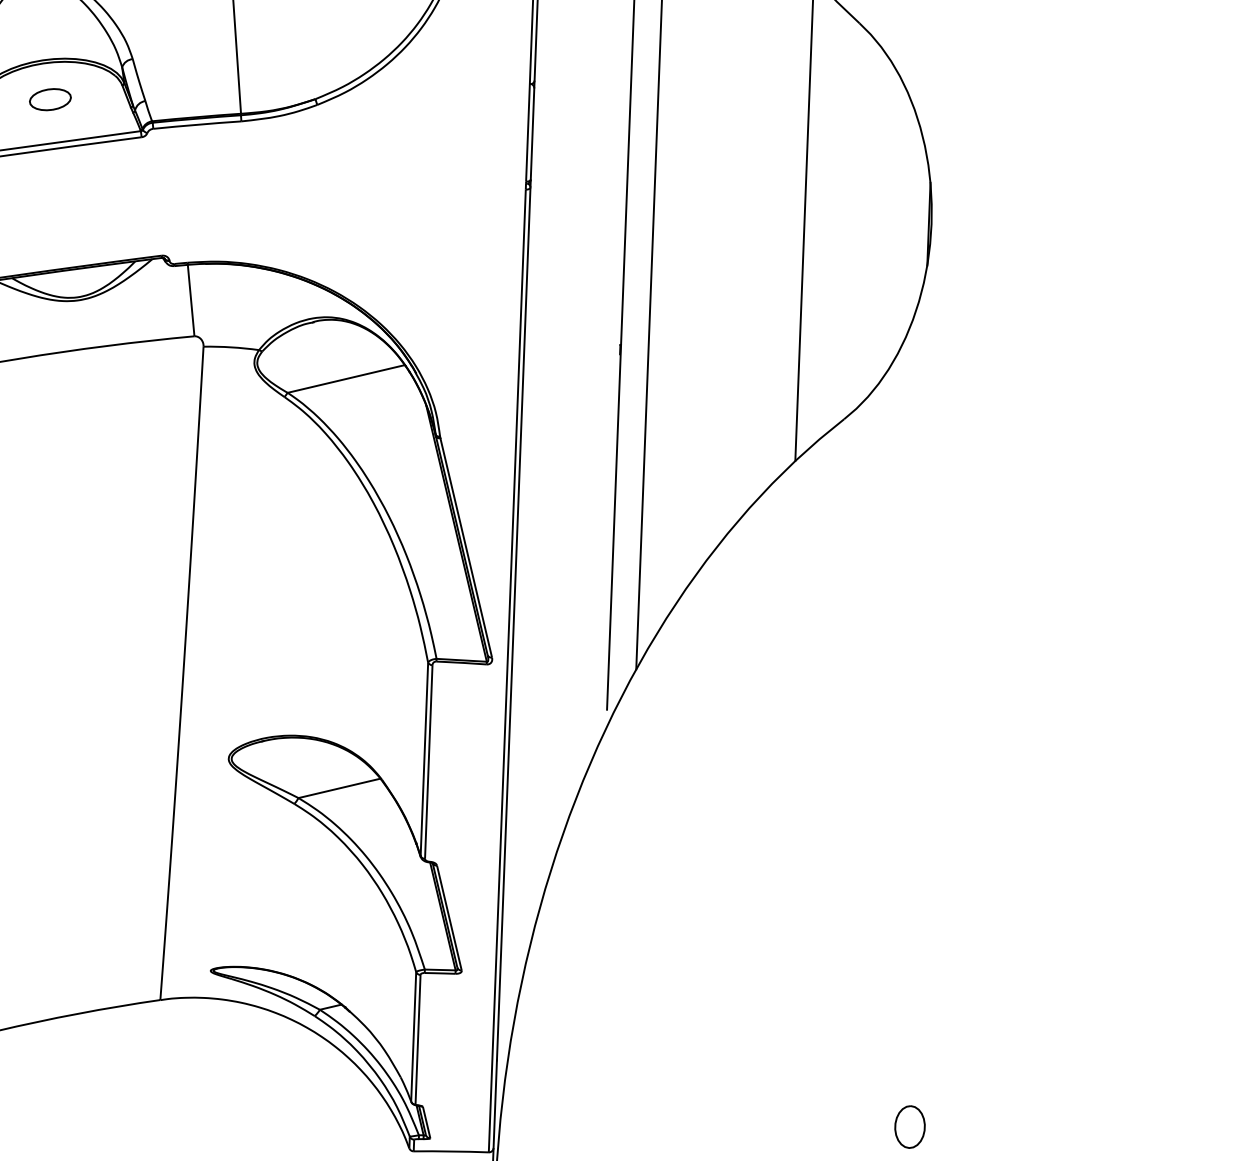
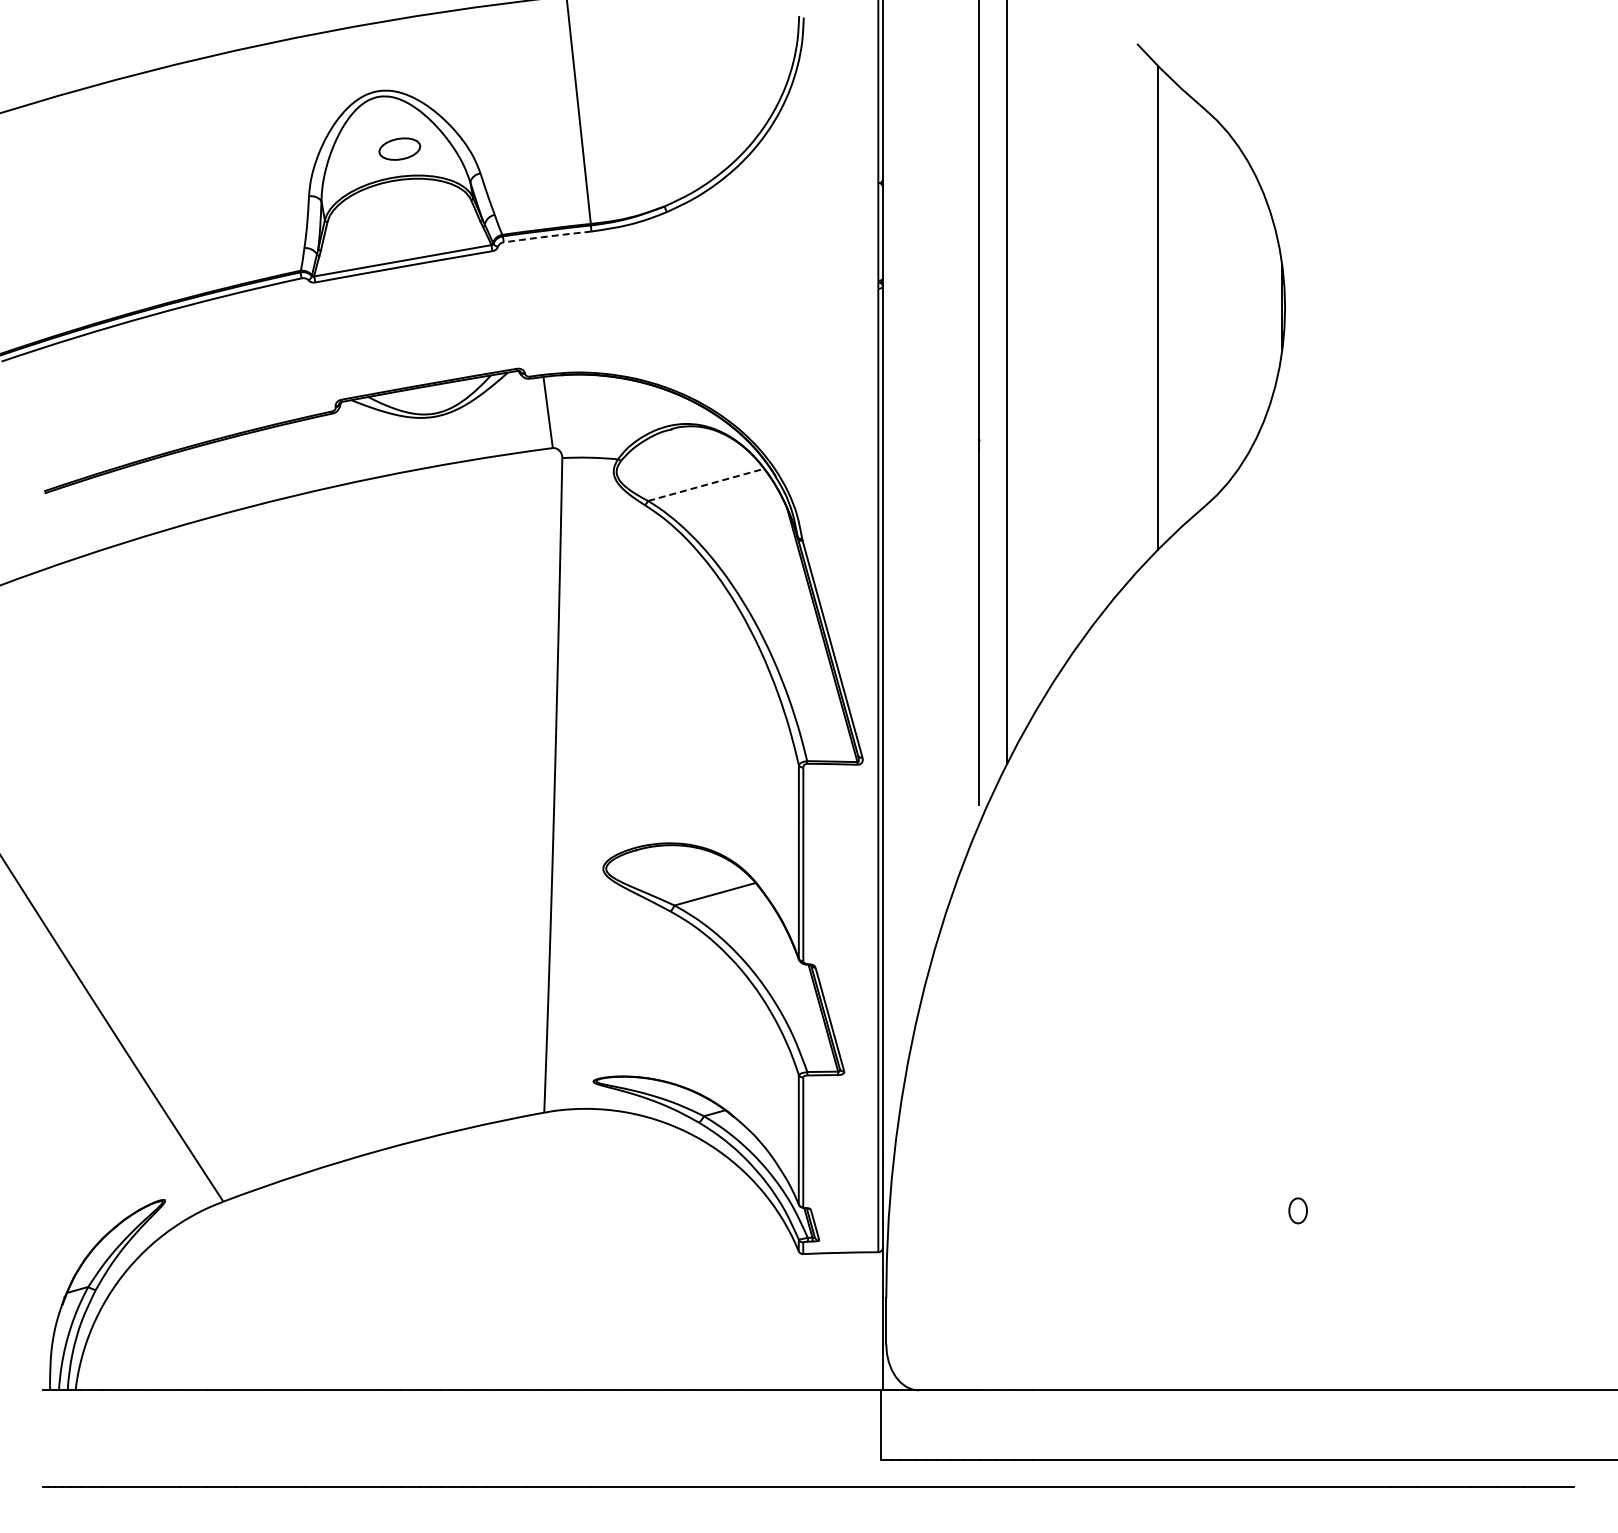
part: (50, 99) -> (399, 148), moved
arc: (197, 124) -> (547, 236), solid -> dashed
line: (346, 378) -> (706, 484), solid -> dashed
part: (909, 1126) -> (1297, 1210), size x0.6

